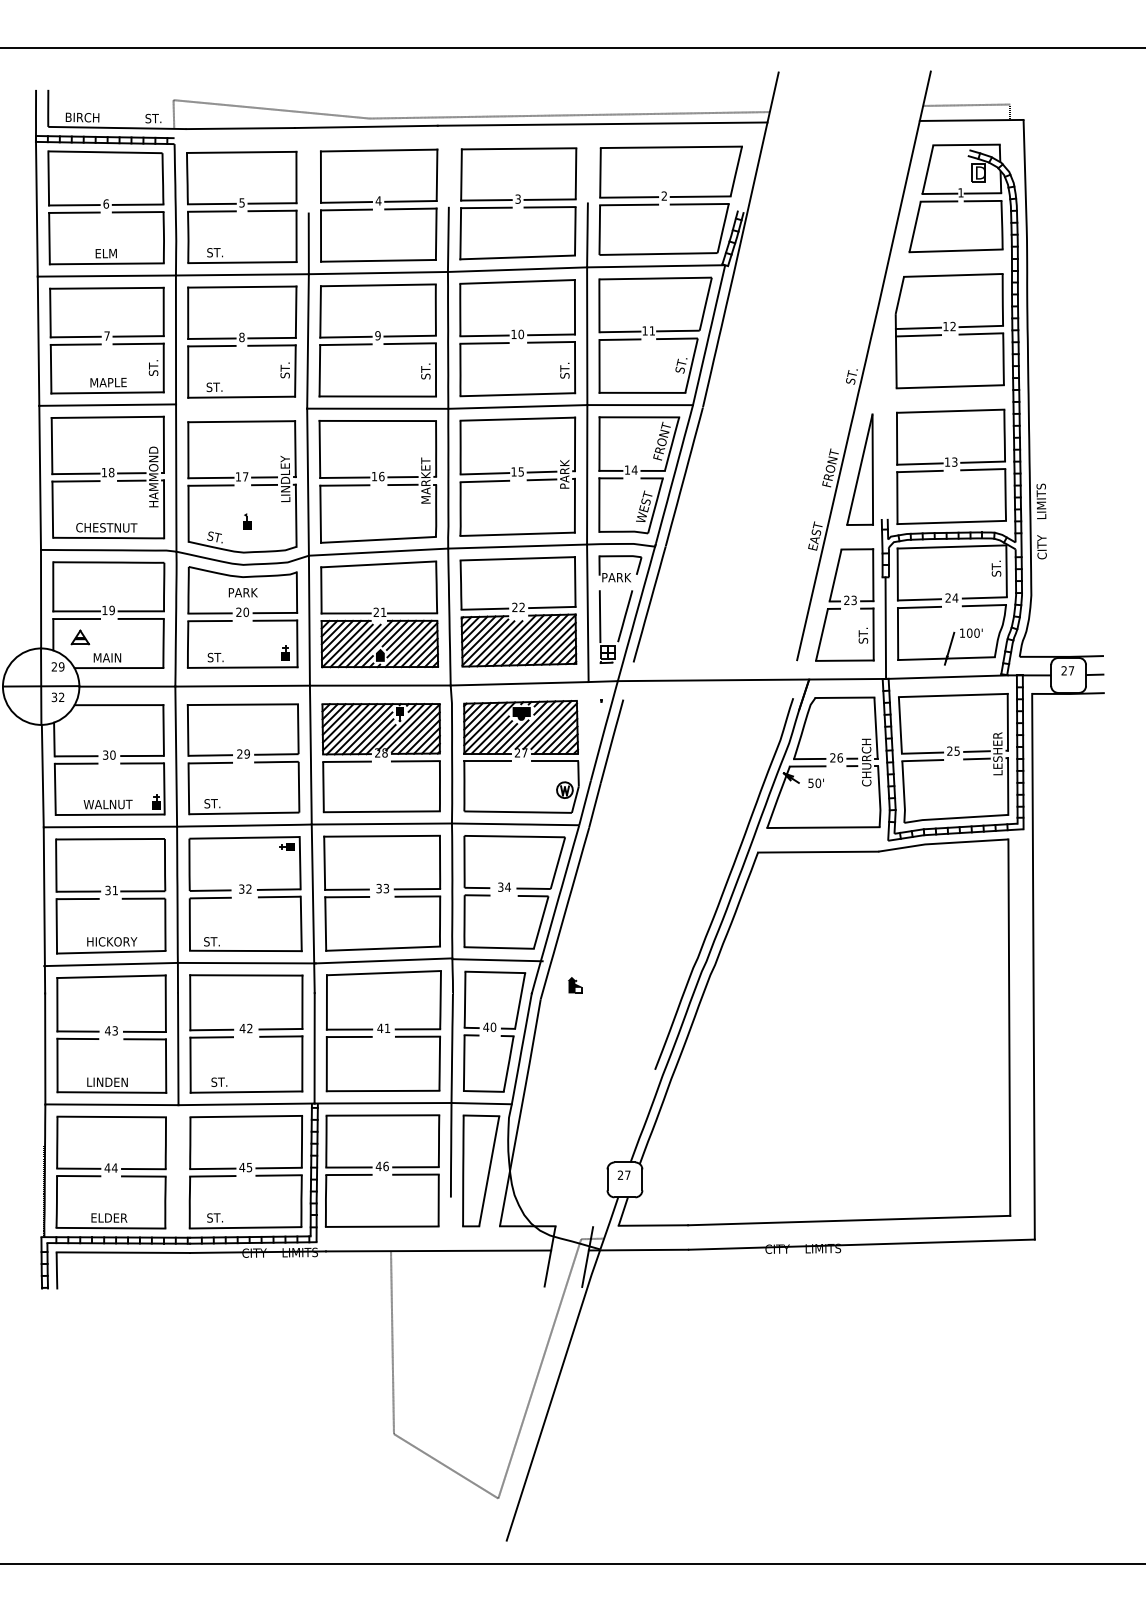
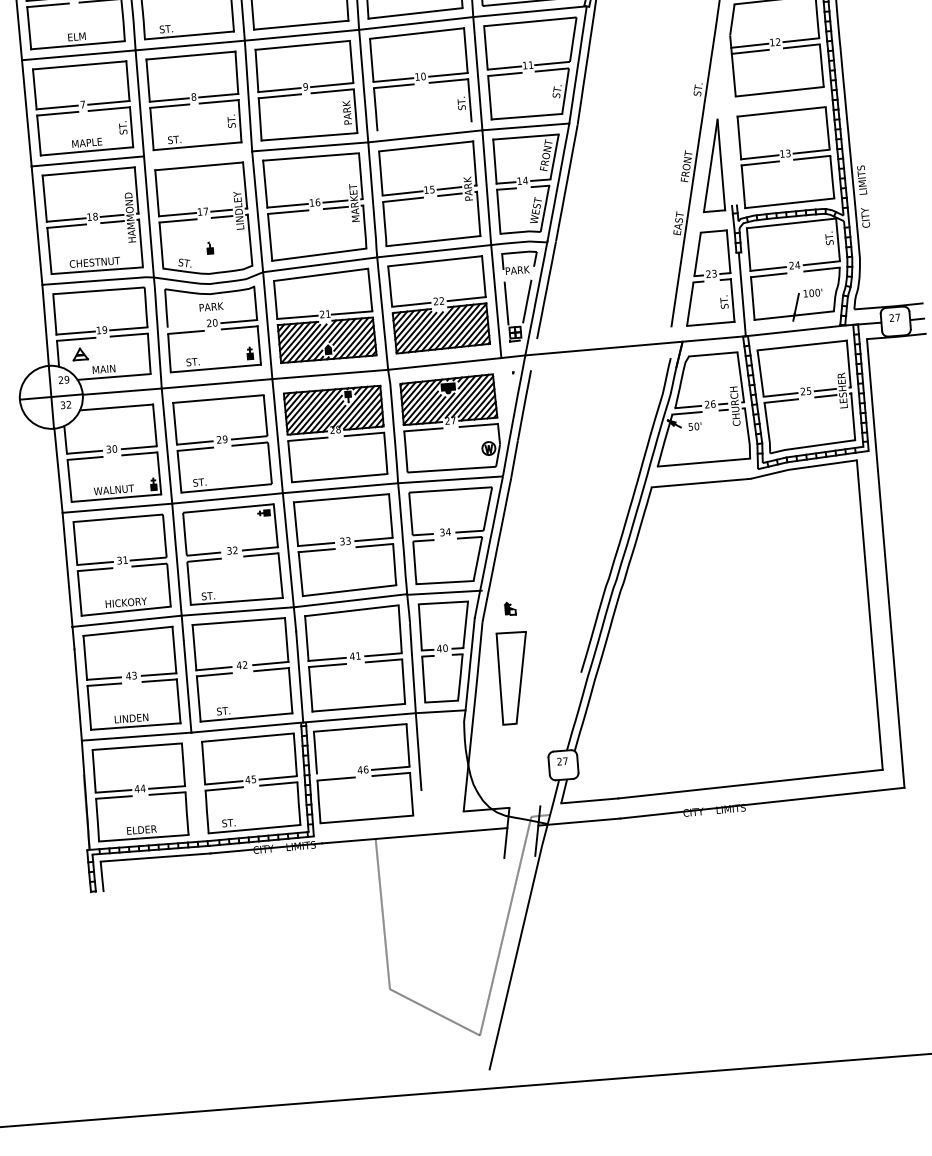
text: (425, 370) -> (347, 112), ST. -> PARK
line: (517, 394) -> (424, 126), removed
line: (209, 613) -> (185, 326), removed
line: (348, 1167) -> (335, 772), removed
part: (481, 1170) -> (514, 677), moved

